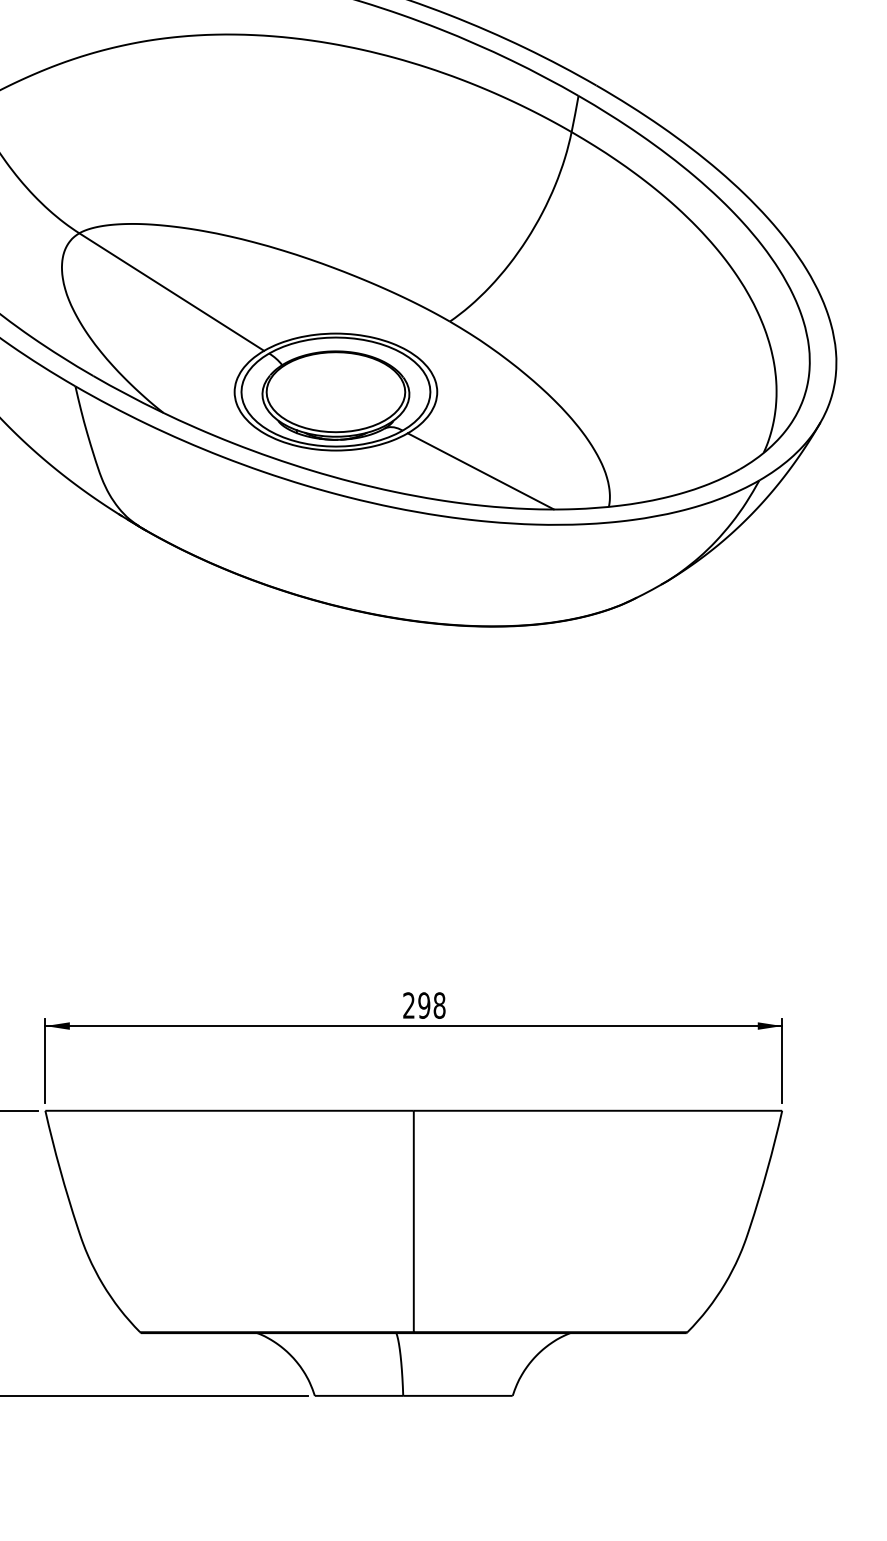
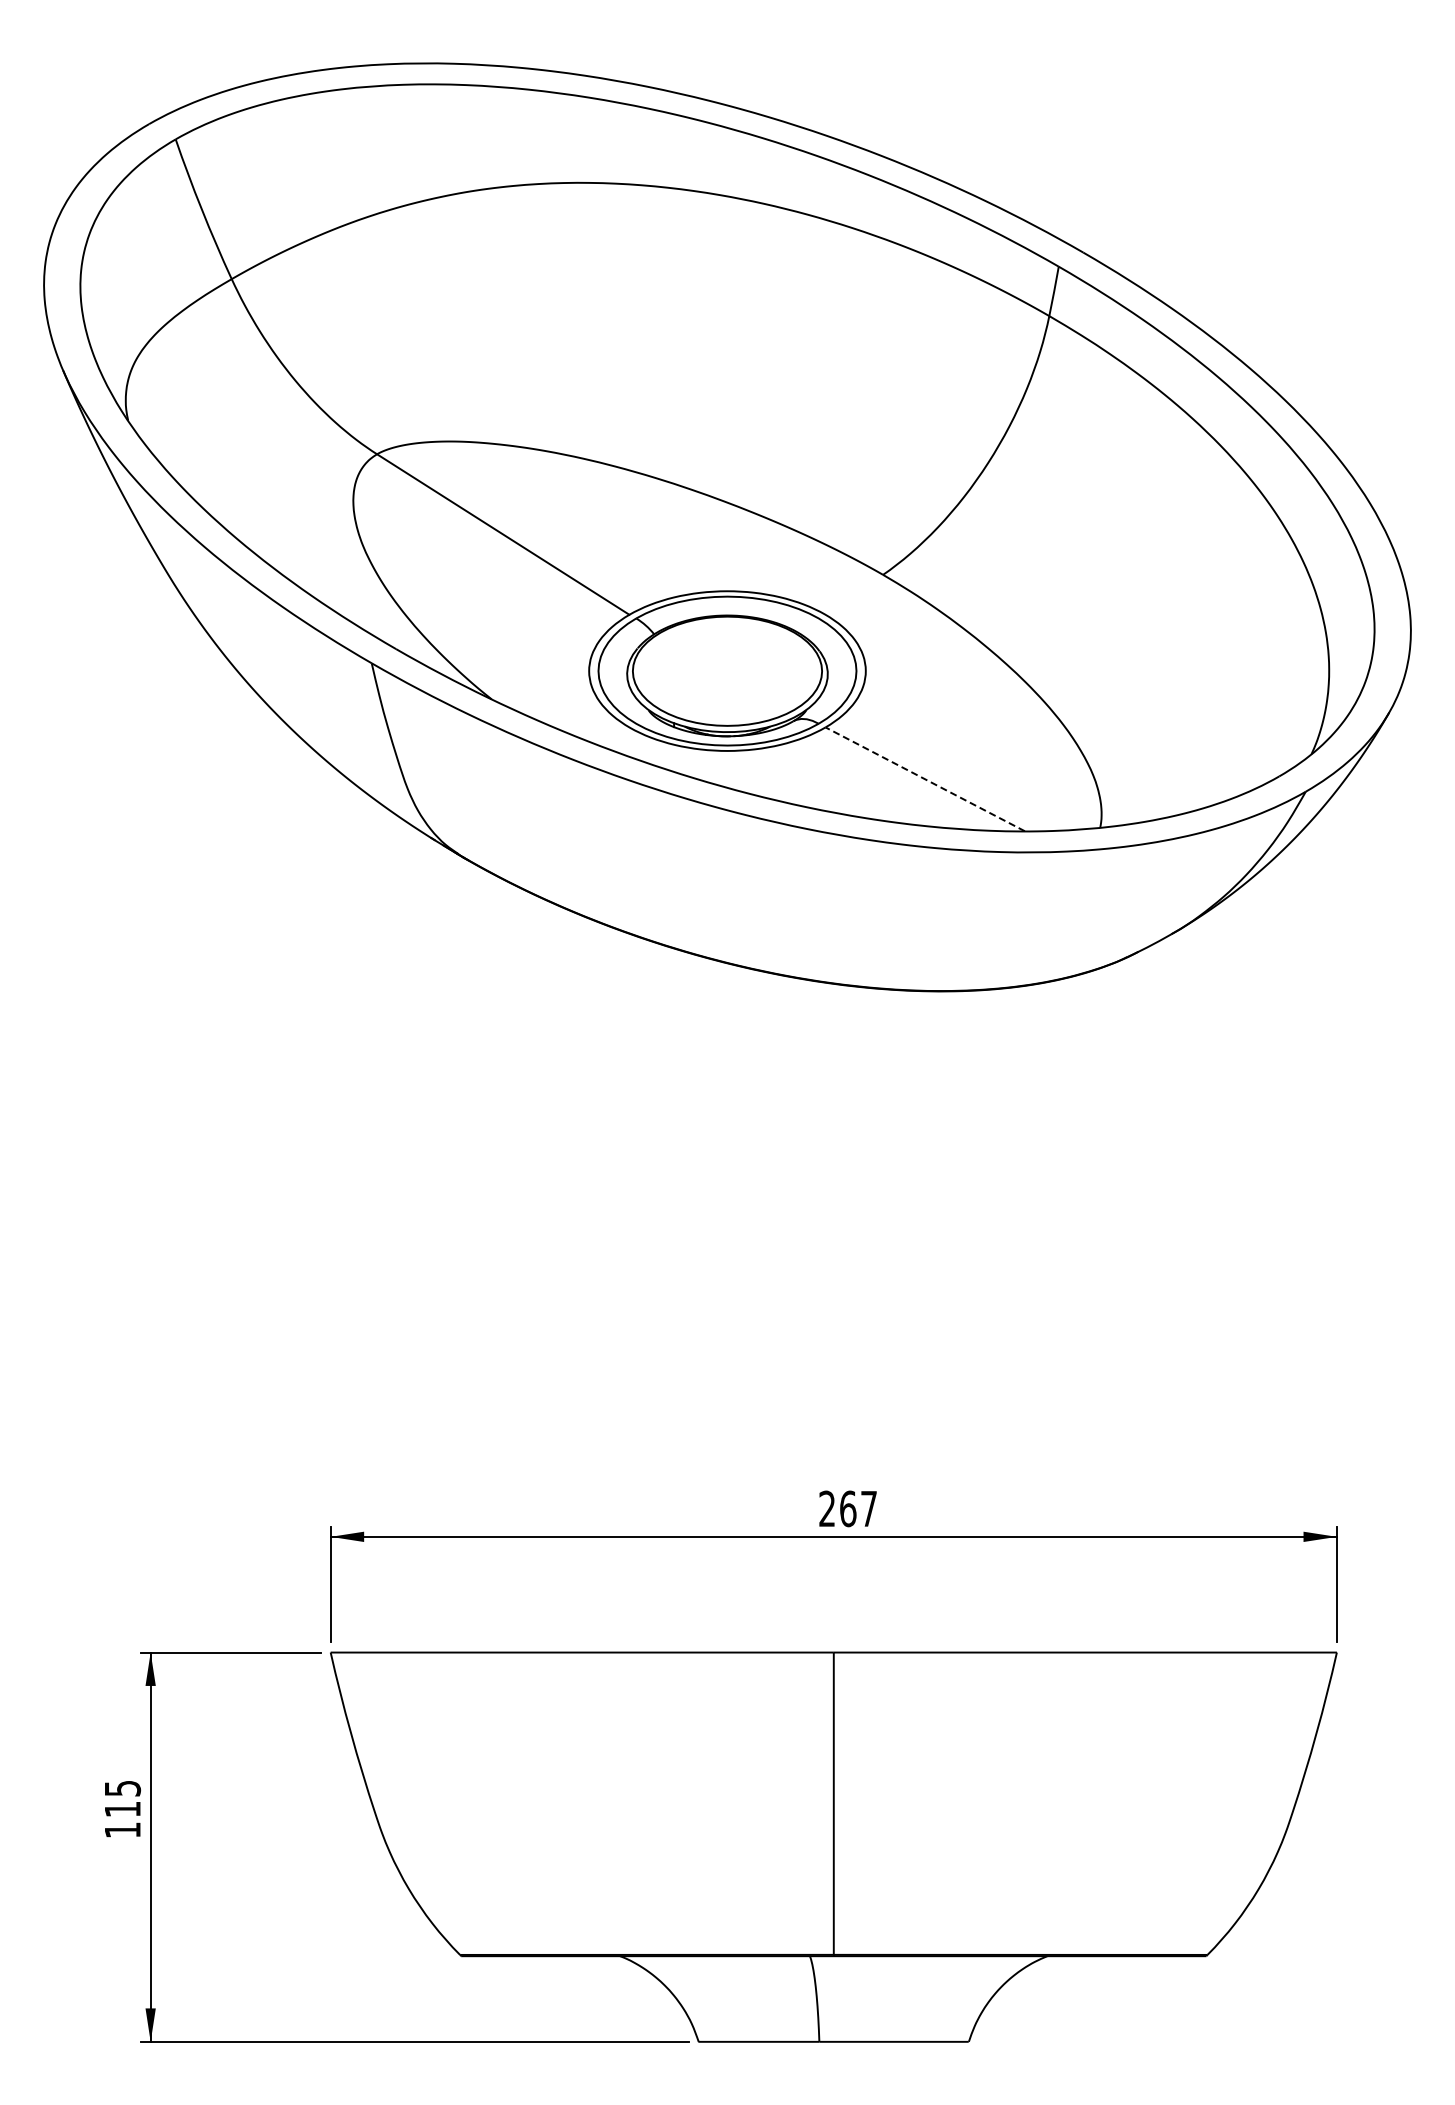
line: (480, 471) -> (924, 779), solid -> dashed
text: (431, 1005) -> (858, 1508), 298 -> 267

